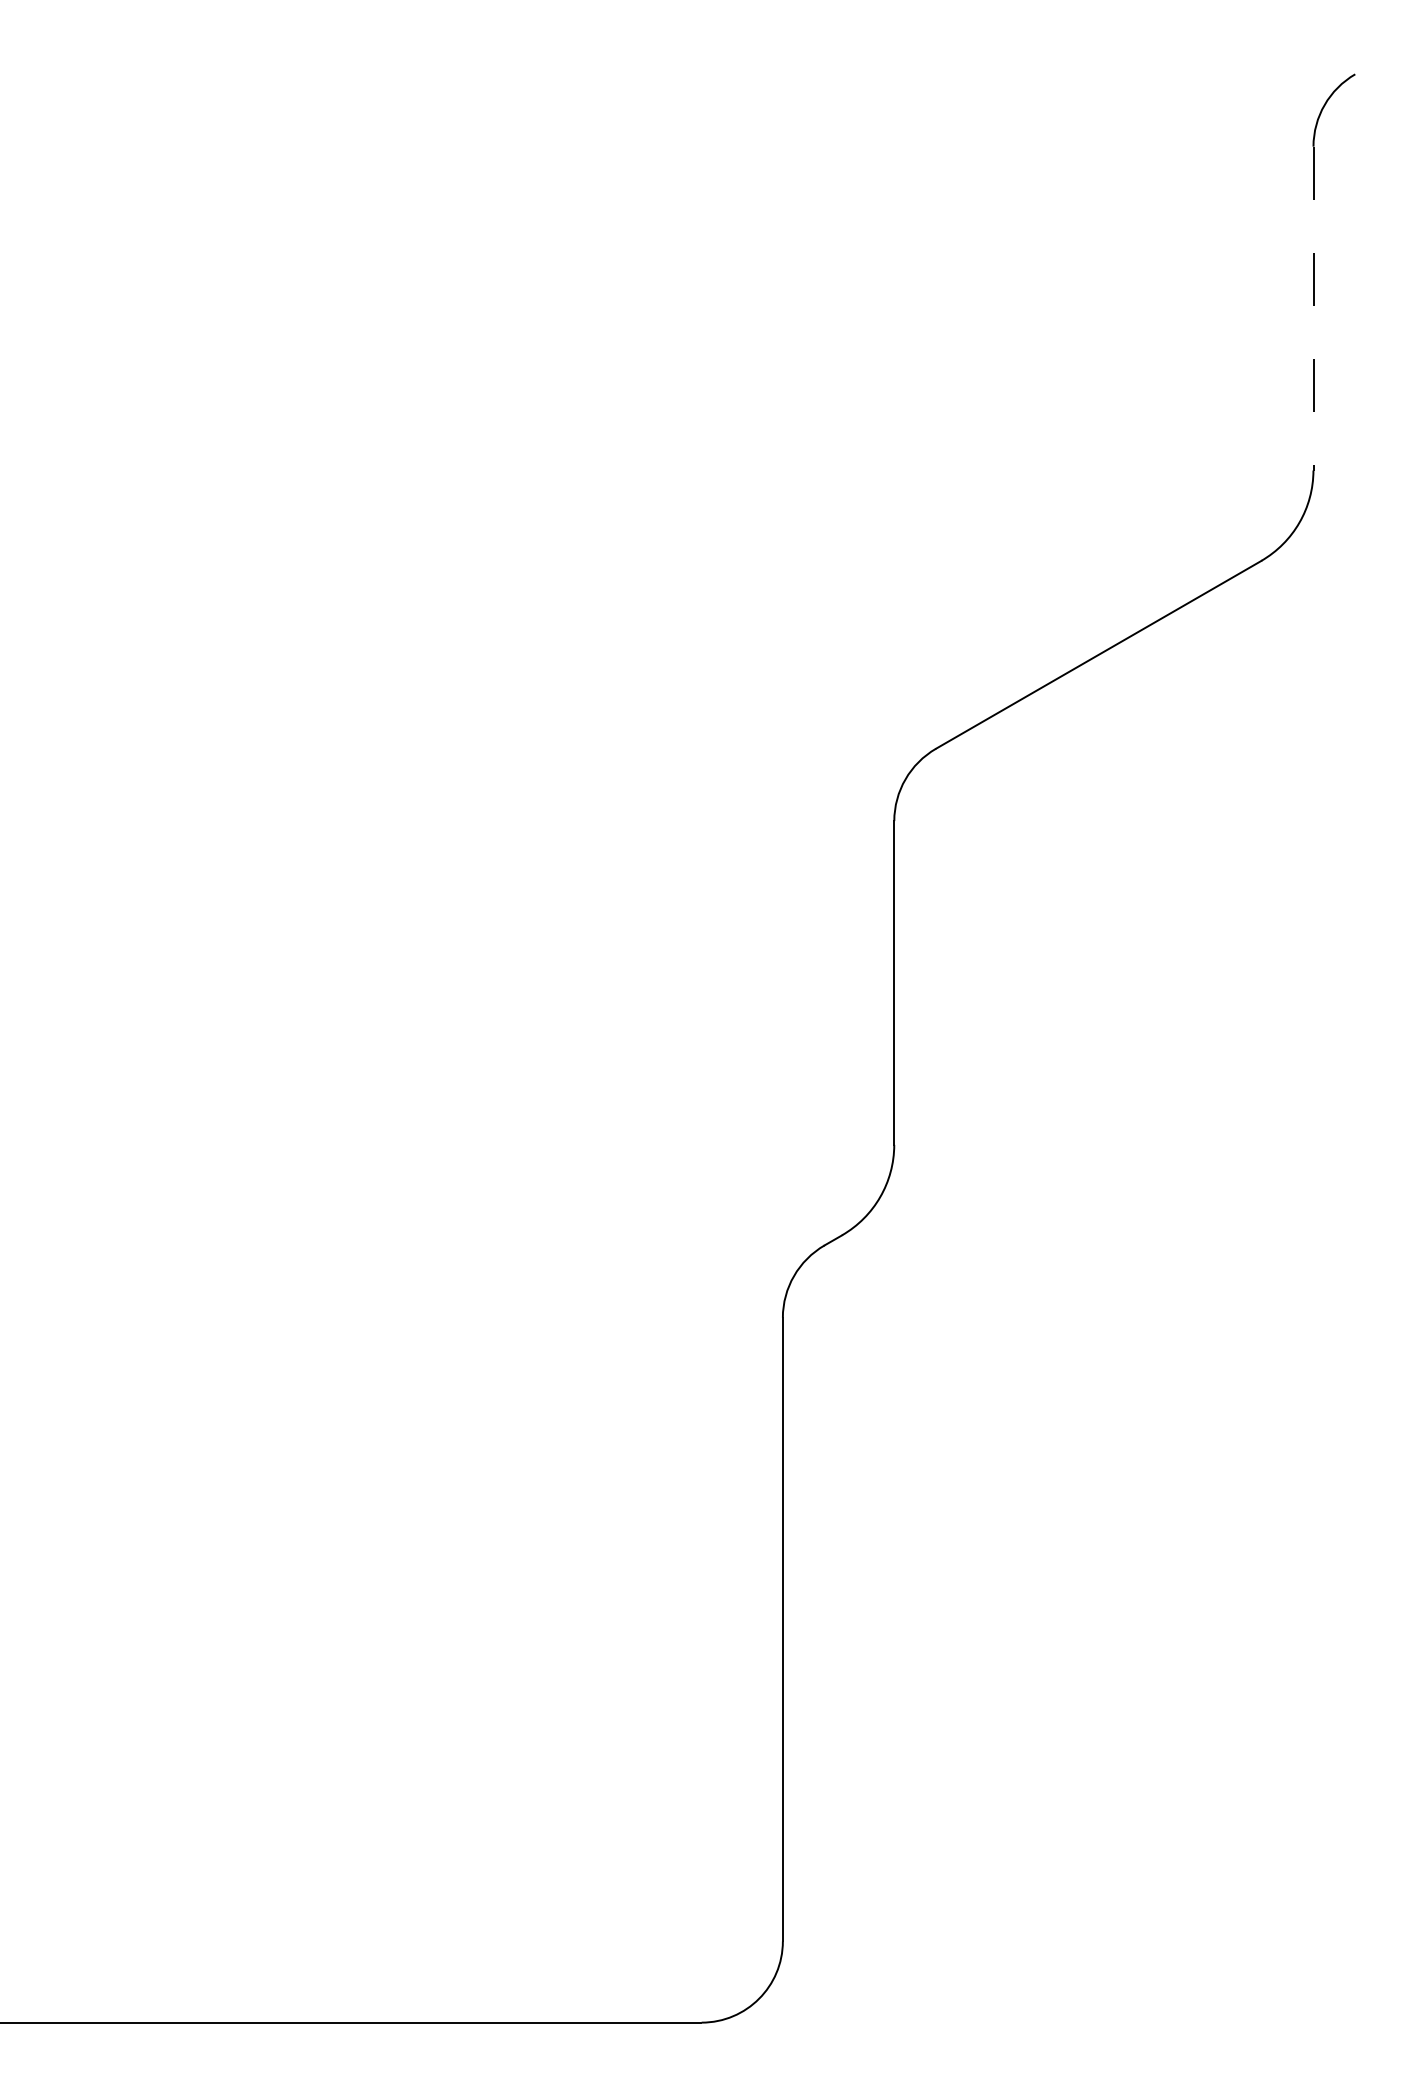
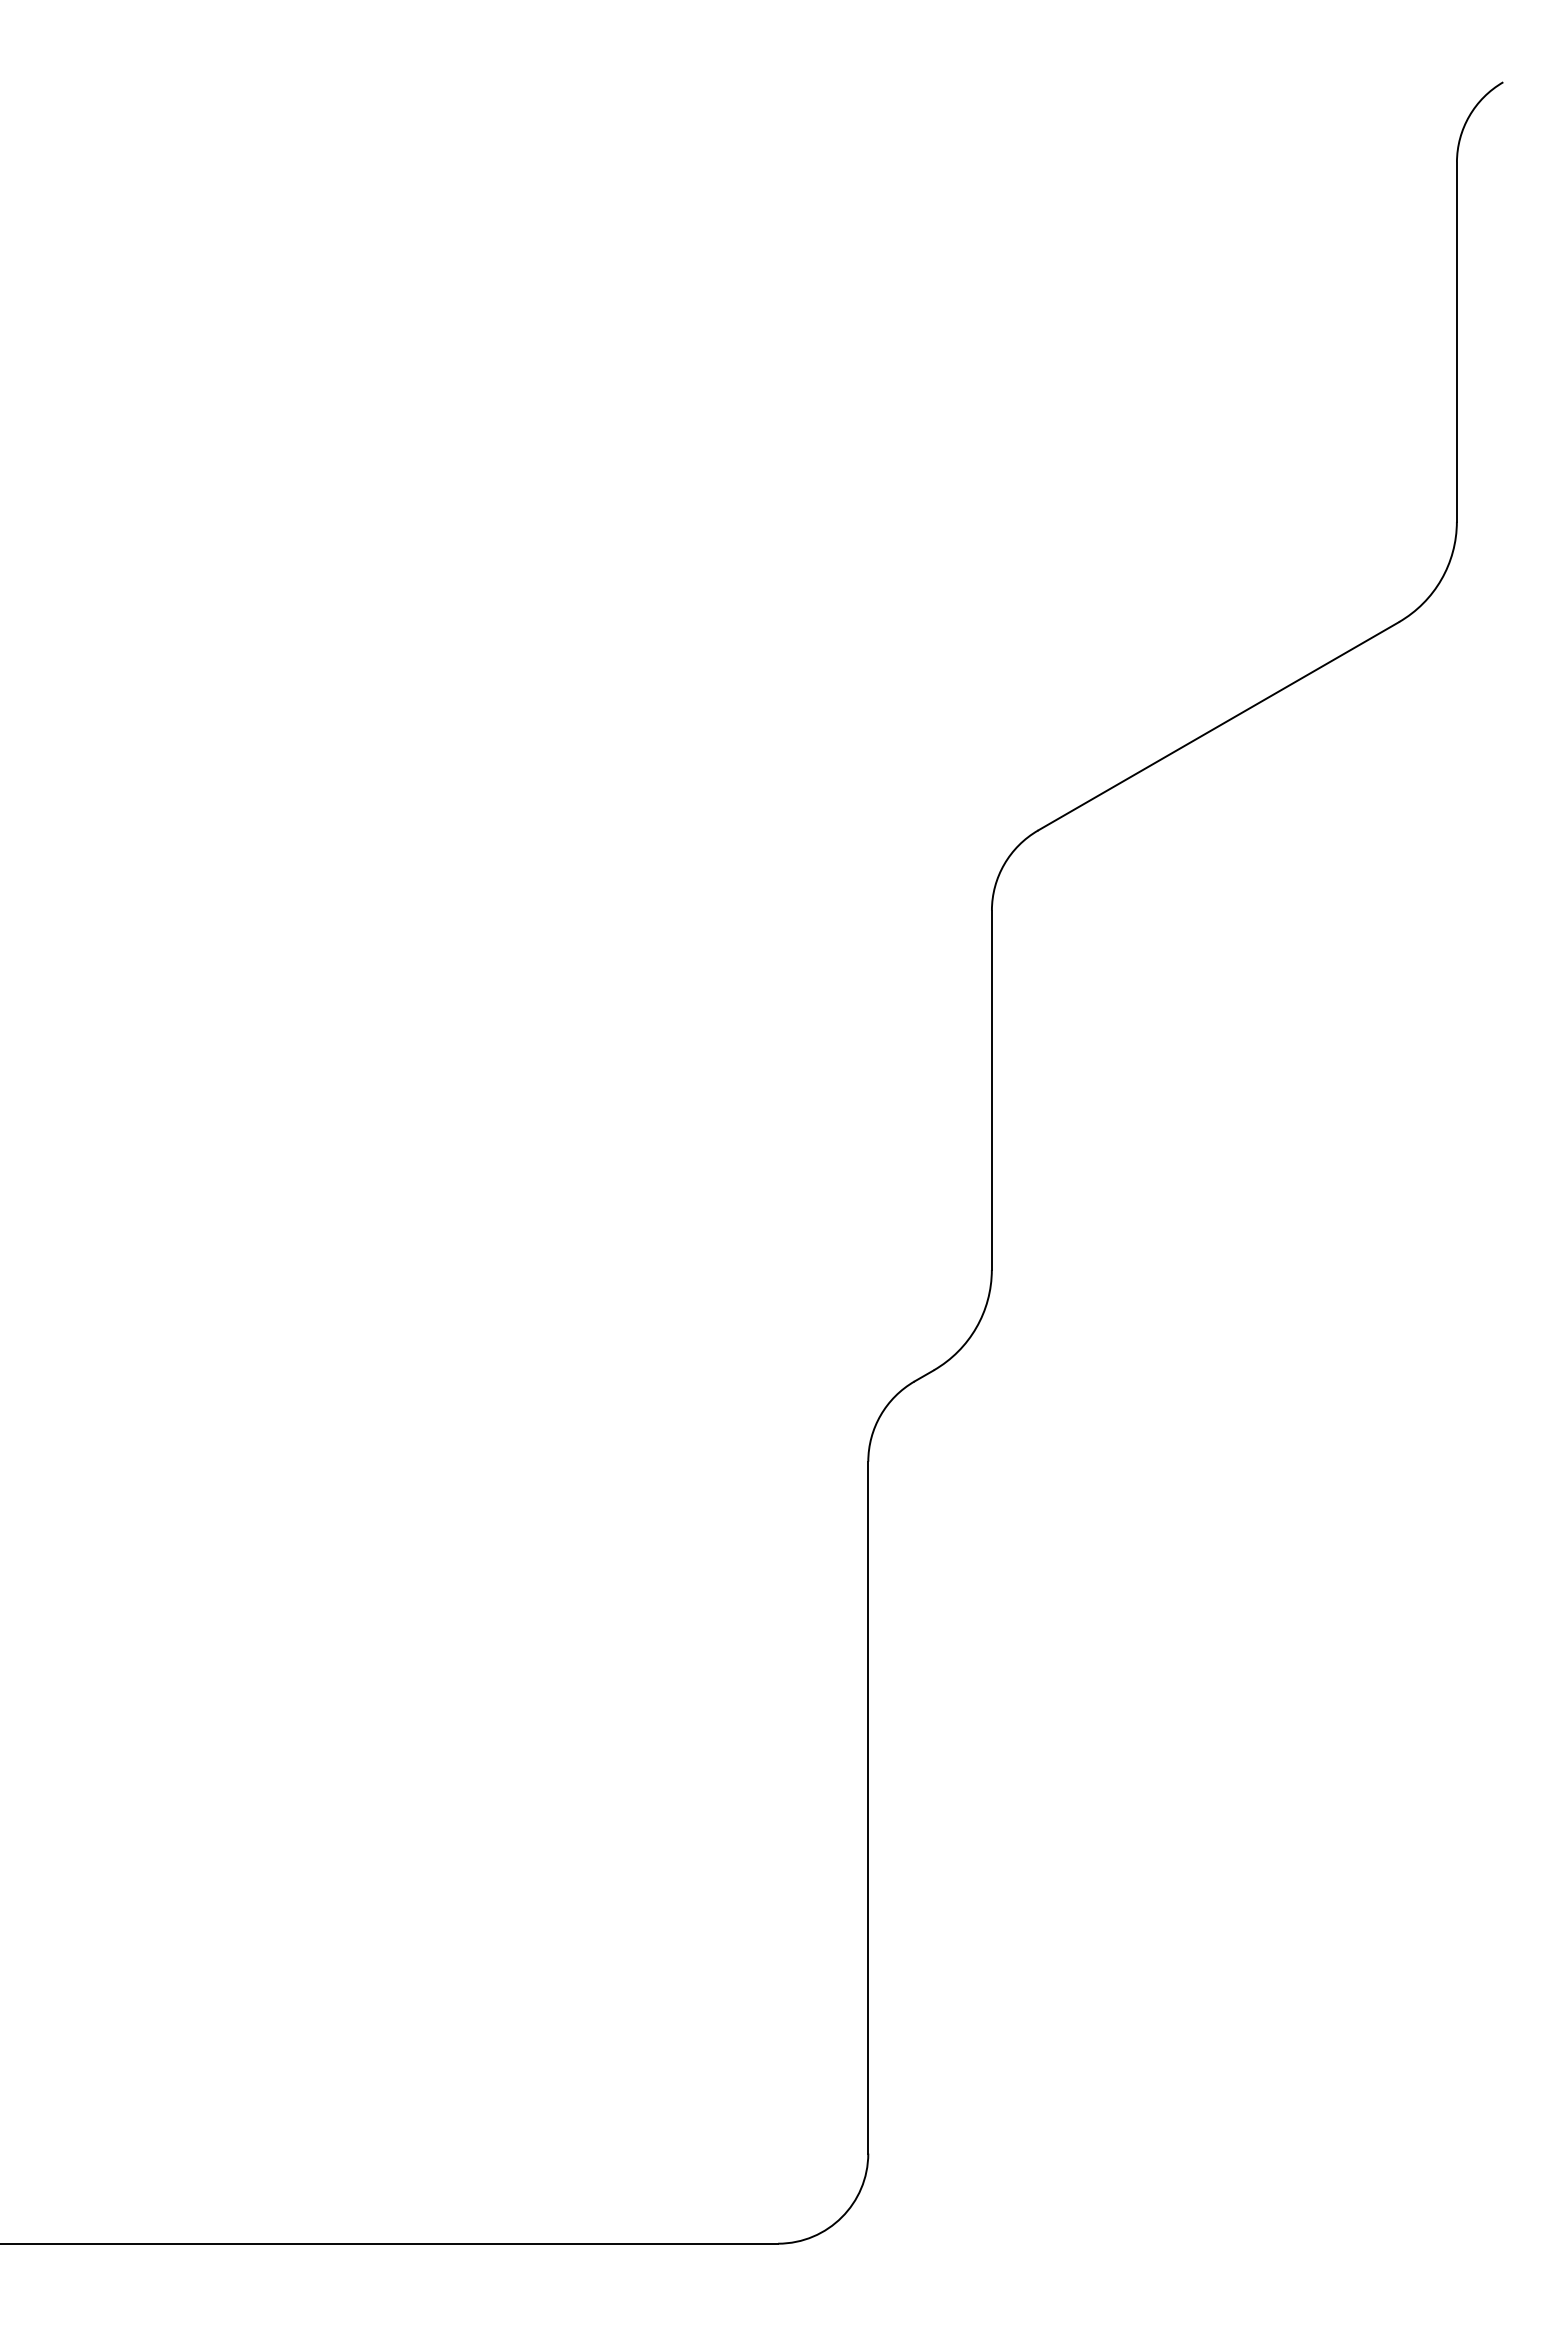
line: (1313, 308) -> (1456, 342), dashed -> solid

